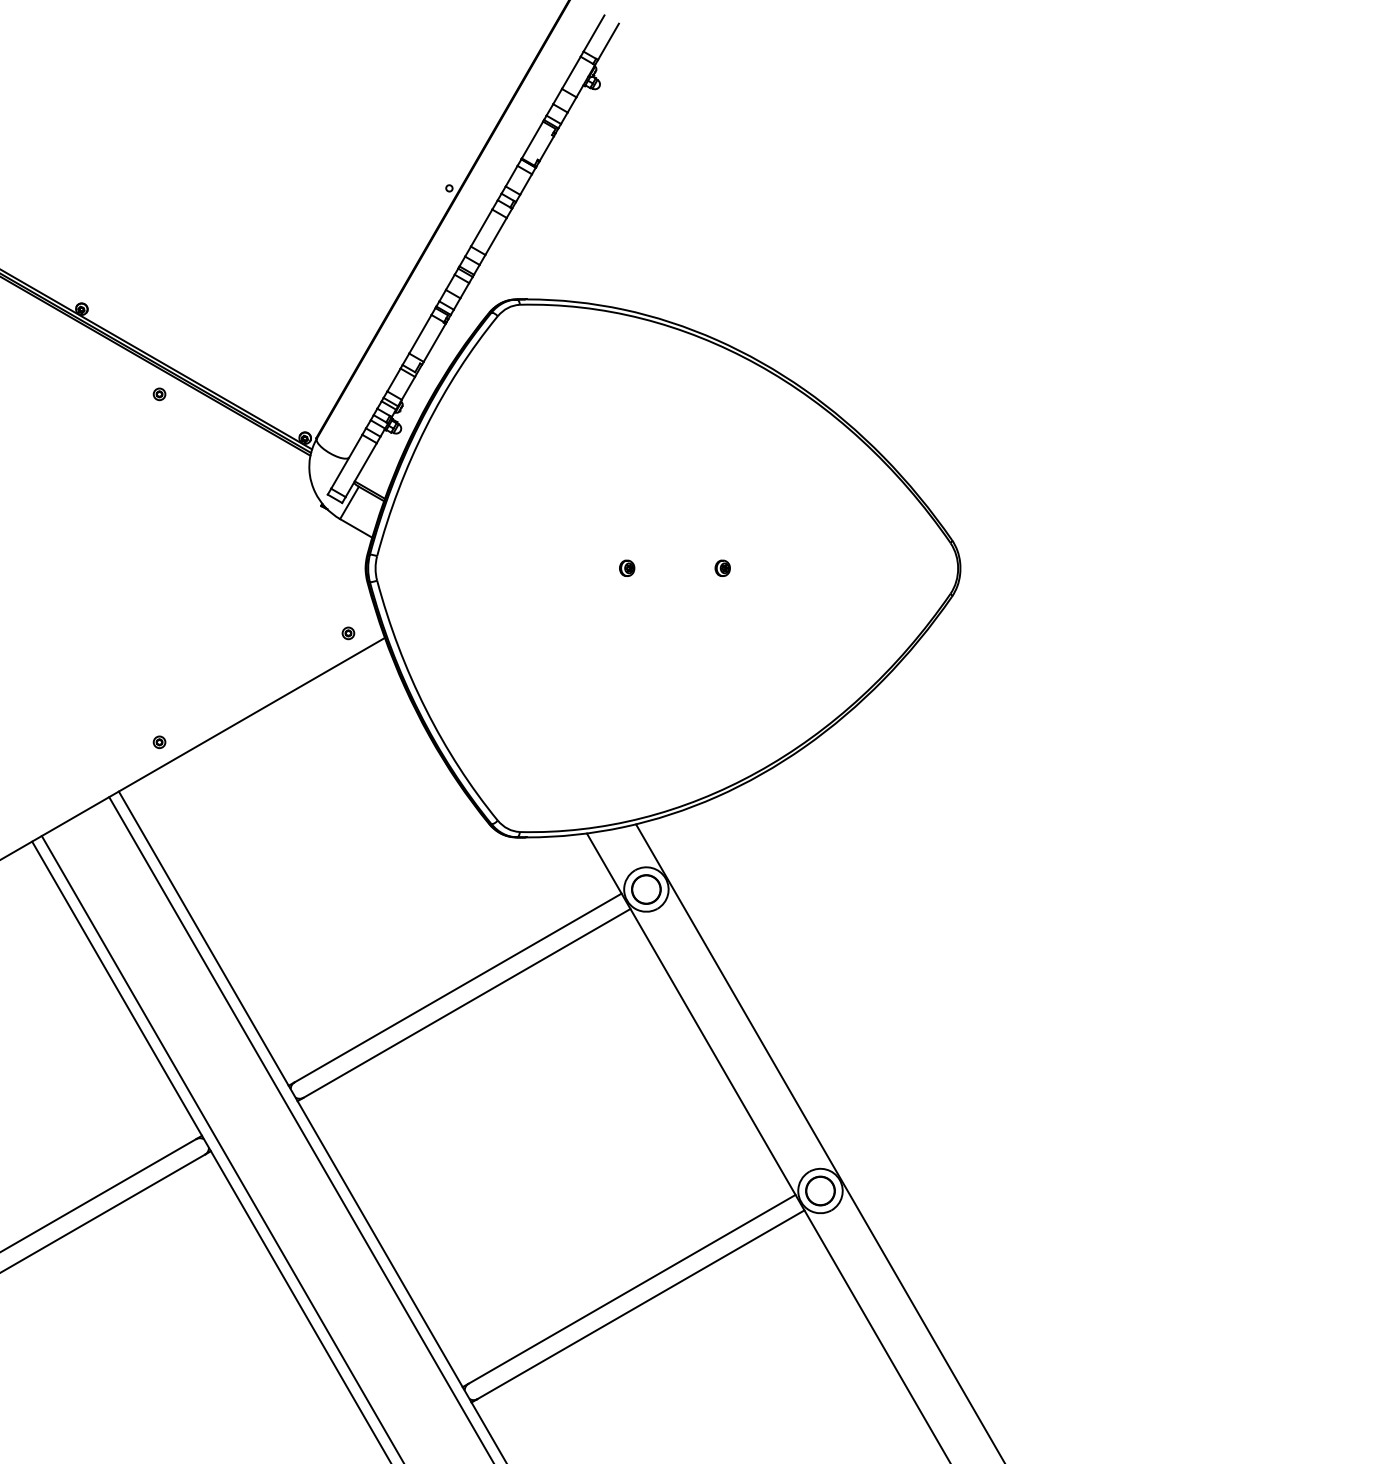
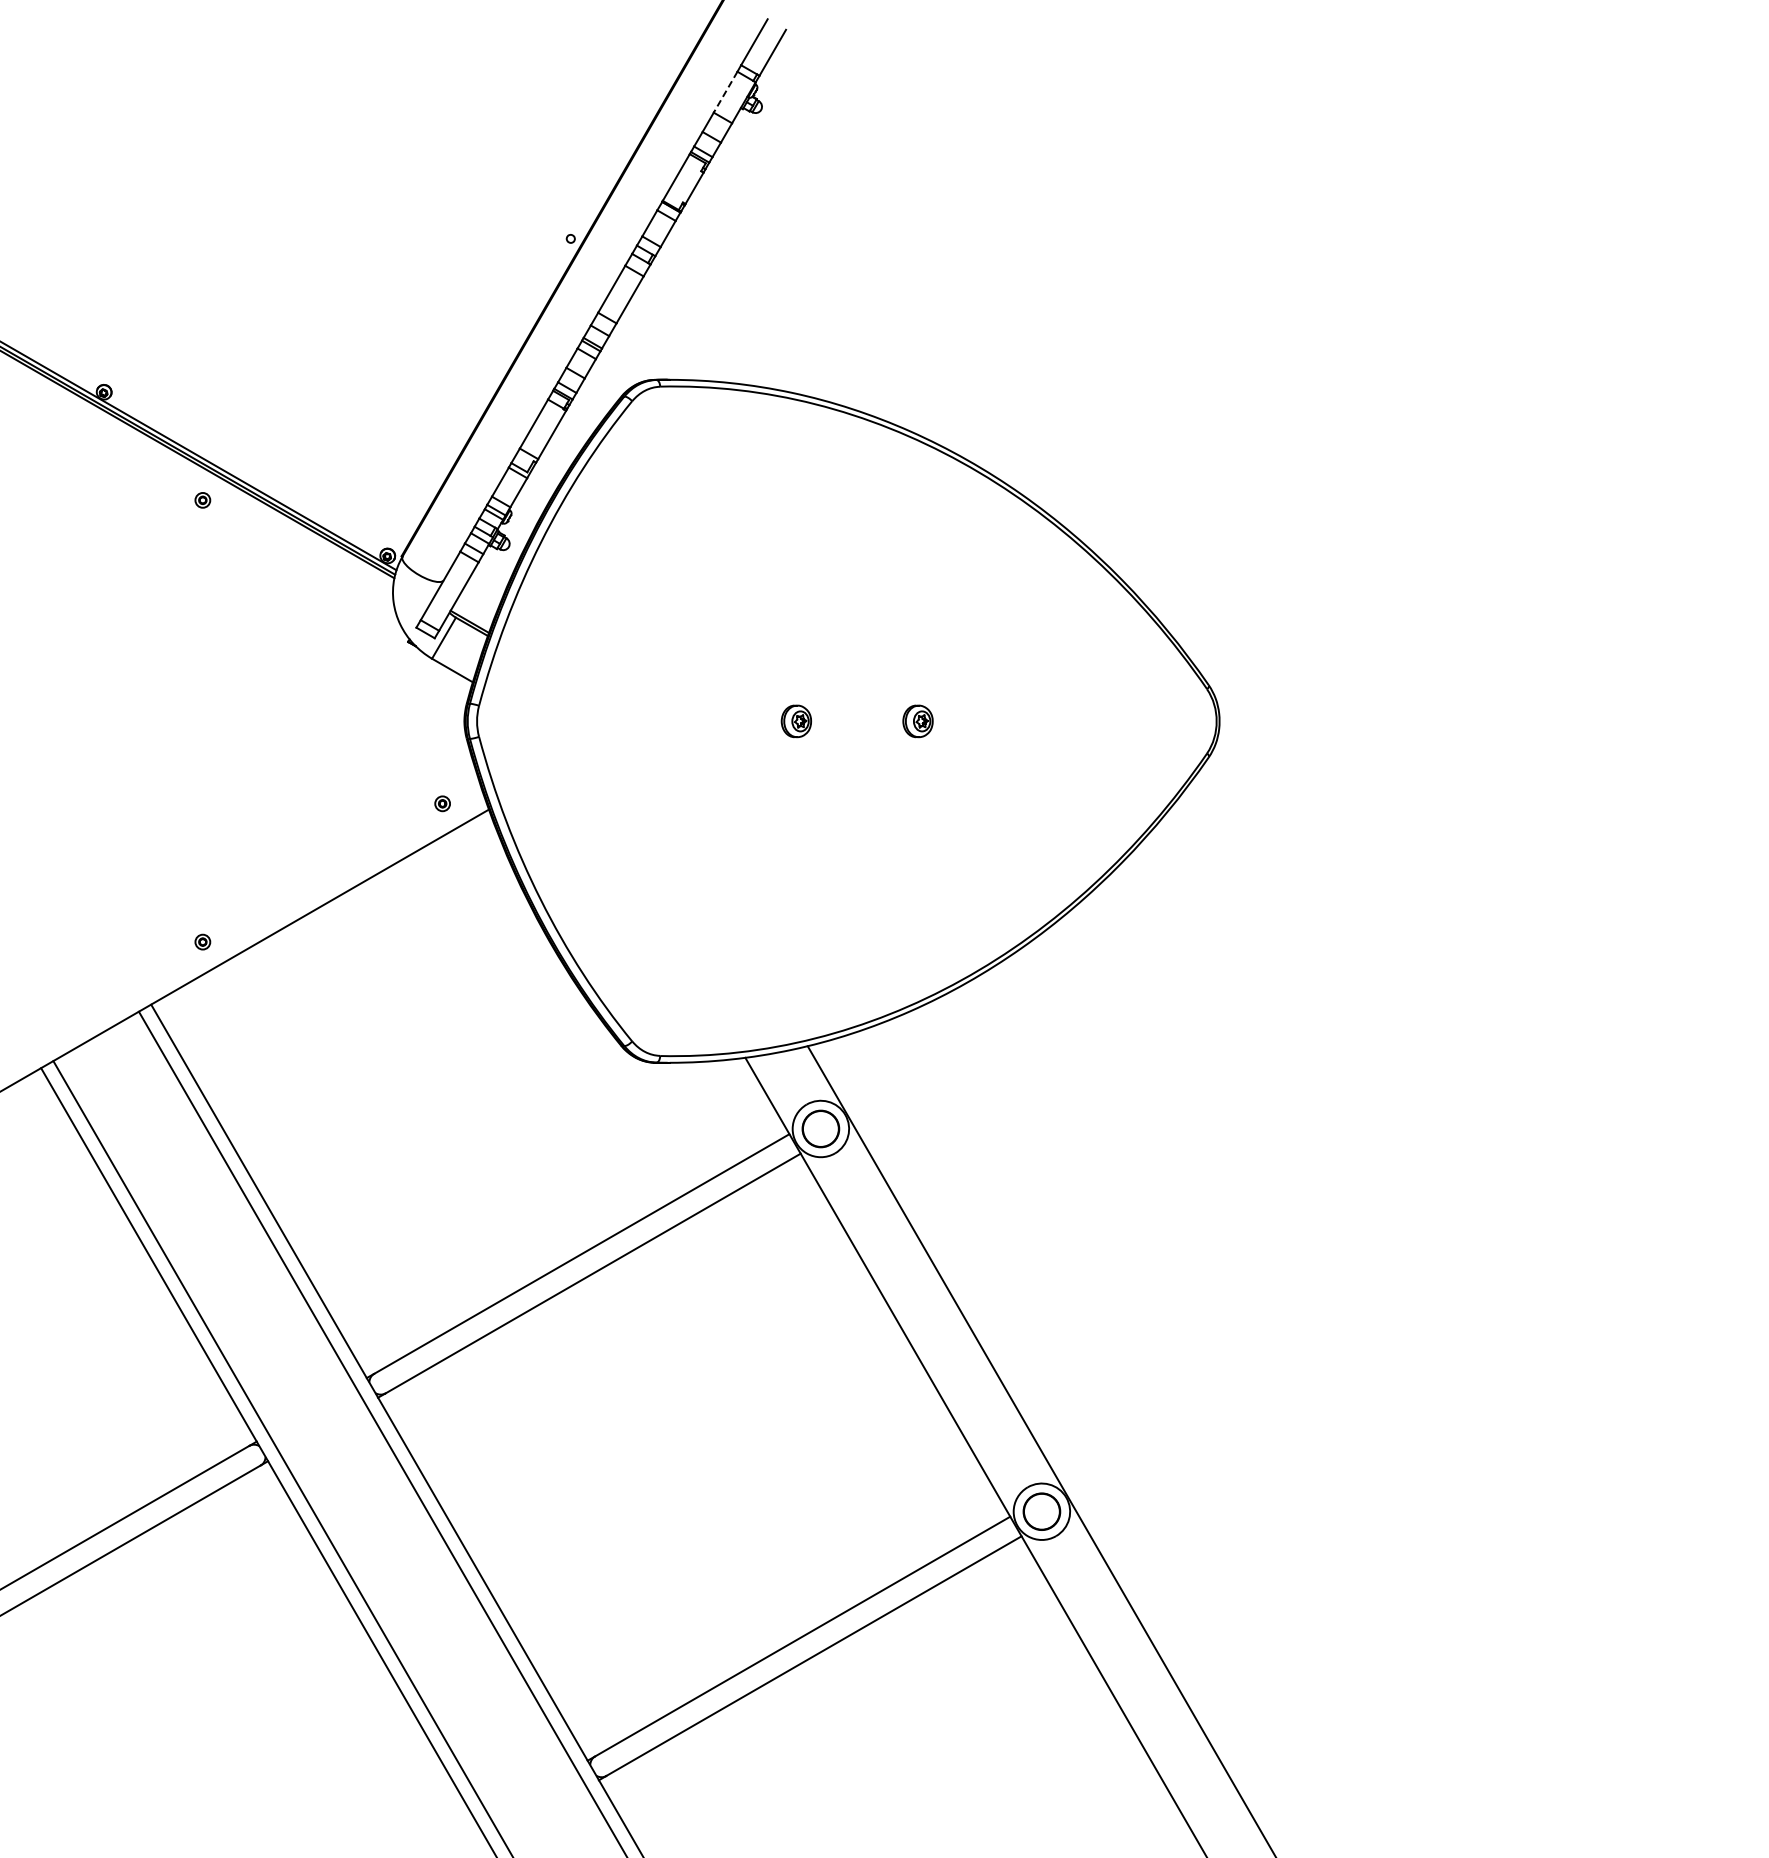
line: (571, 73) -> (725, 92), solid -> dashed
part: (627, 567) -> (796, 720), size x1.6
part: (722, 567) -> (917, 720), size x1.6

